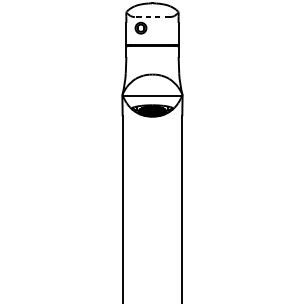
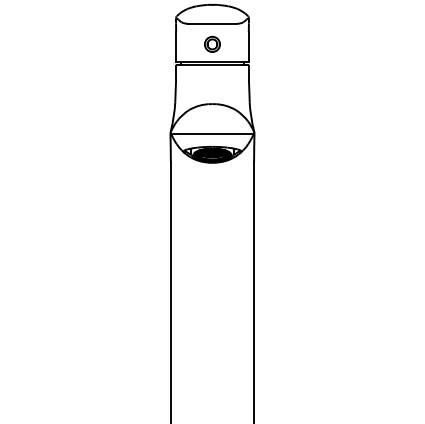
line: (151, 16) -> (211, 23), dashed -> solid
part: (141, 27) -> (212, 43), moved

